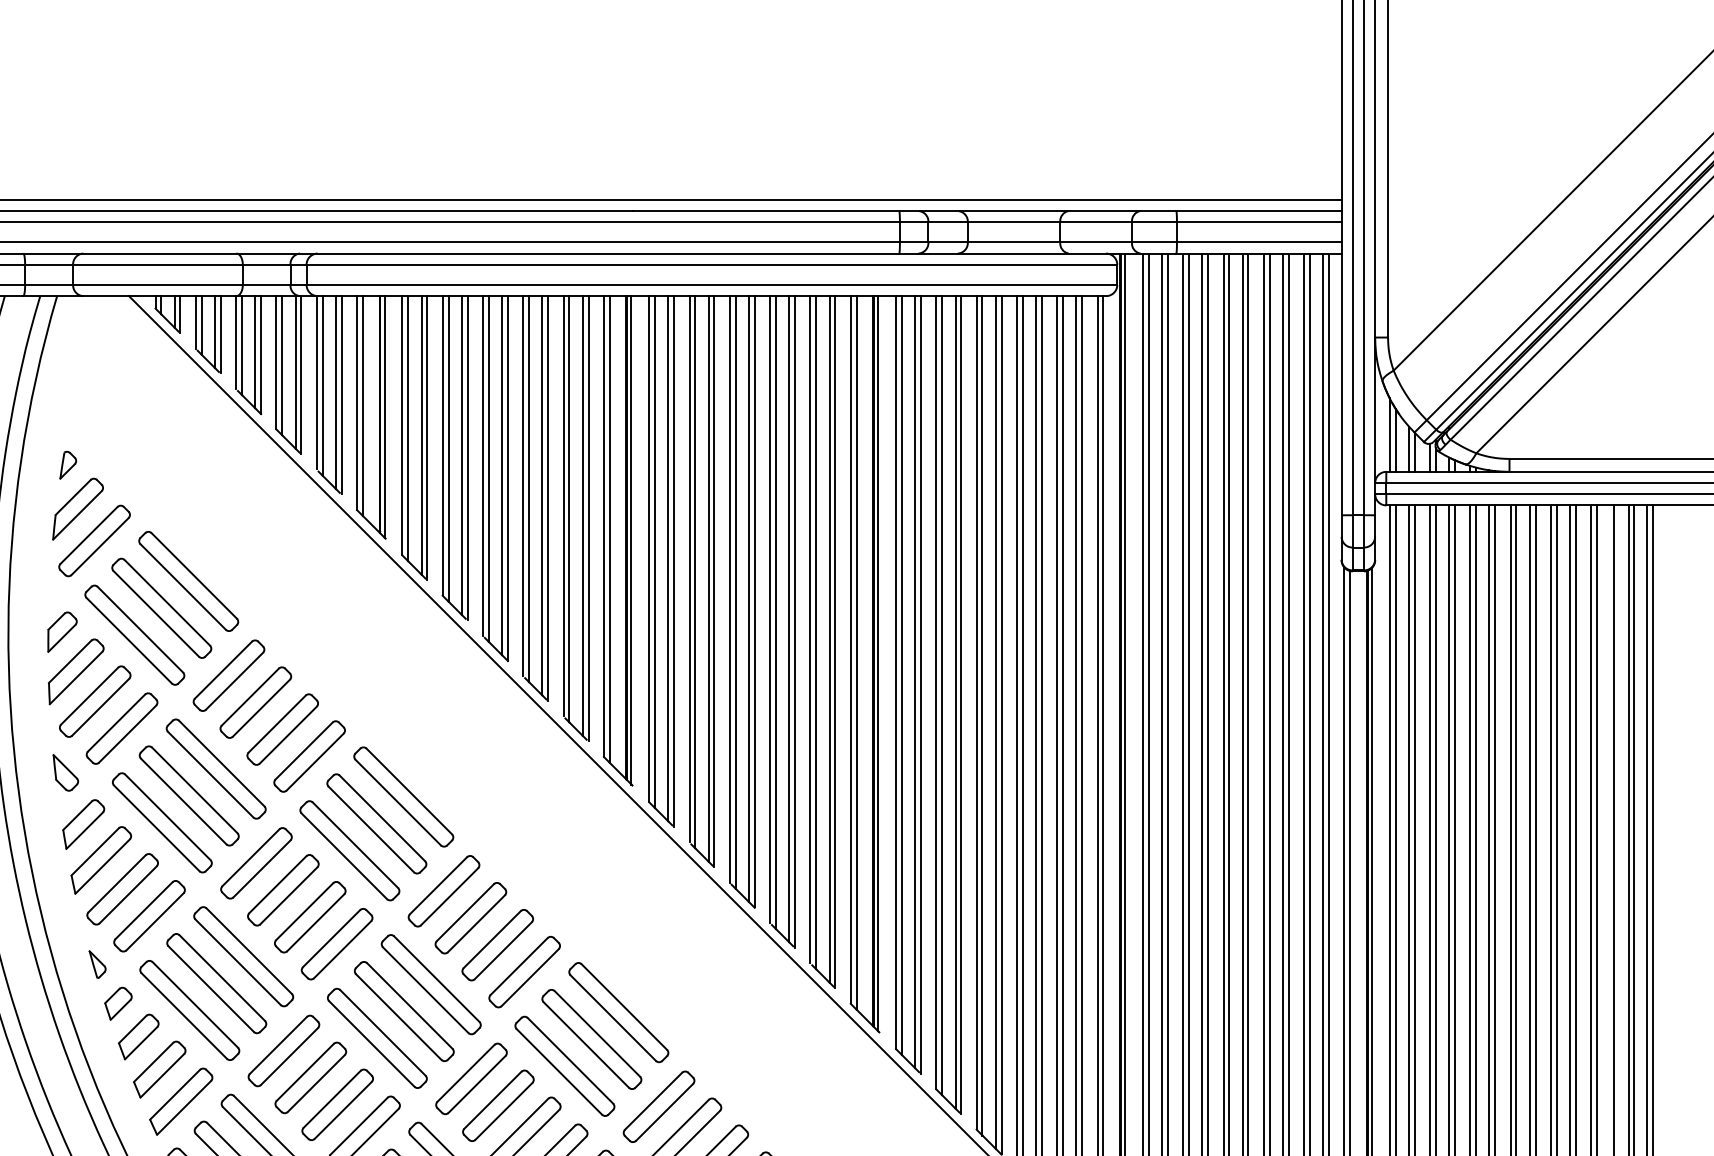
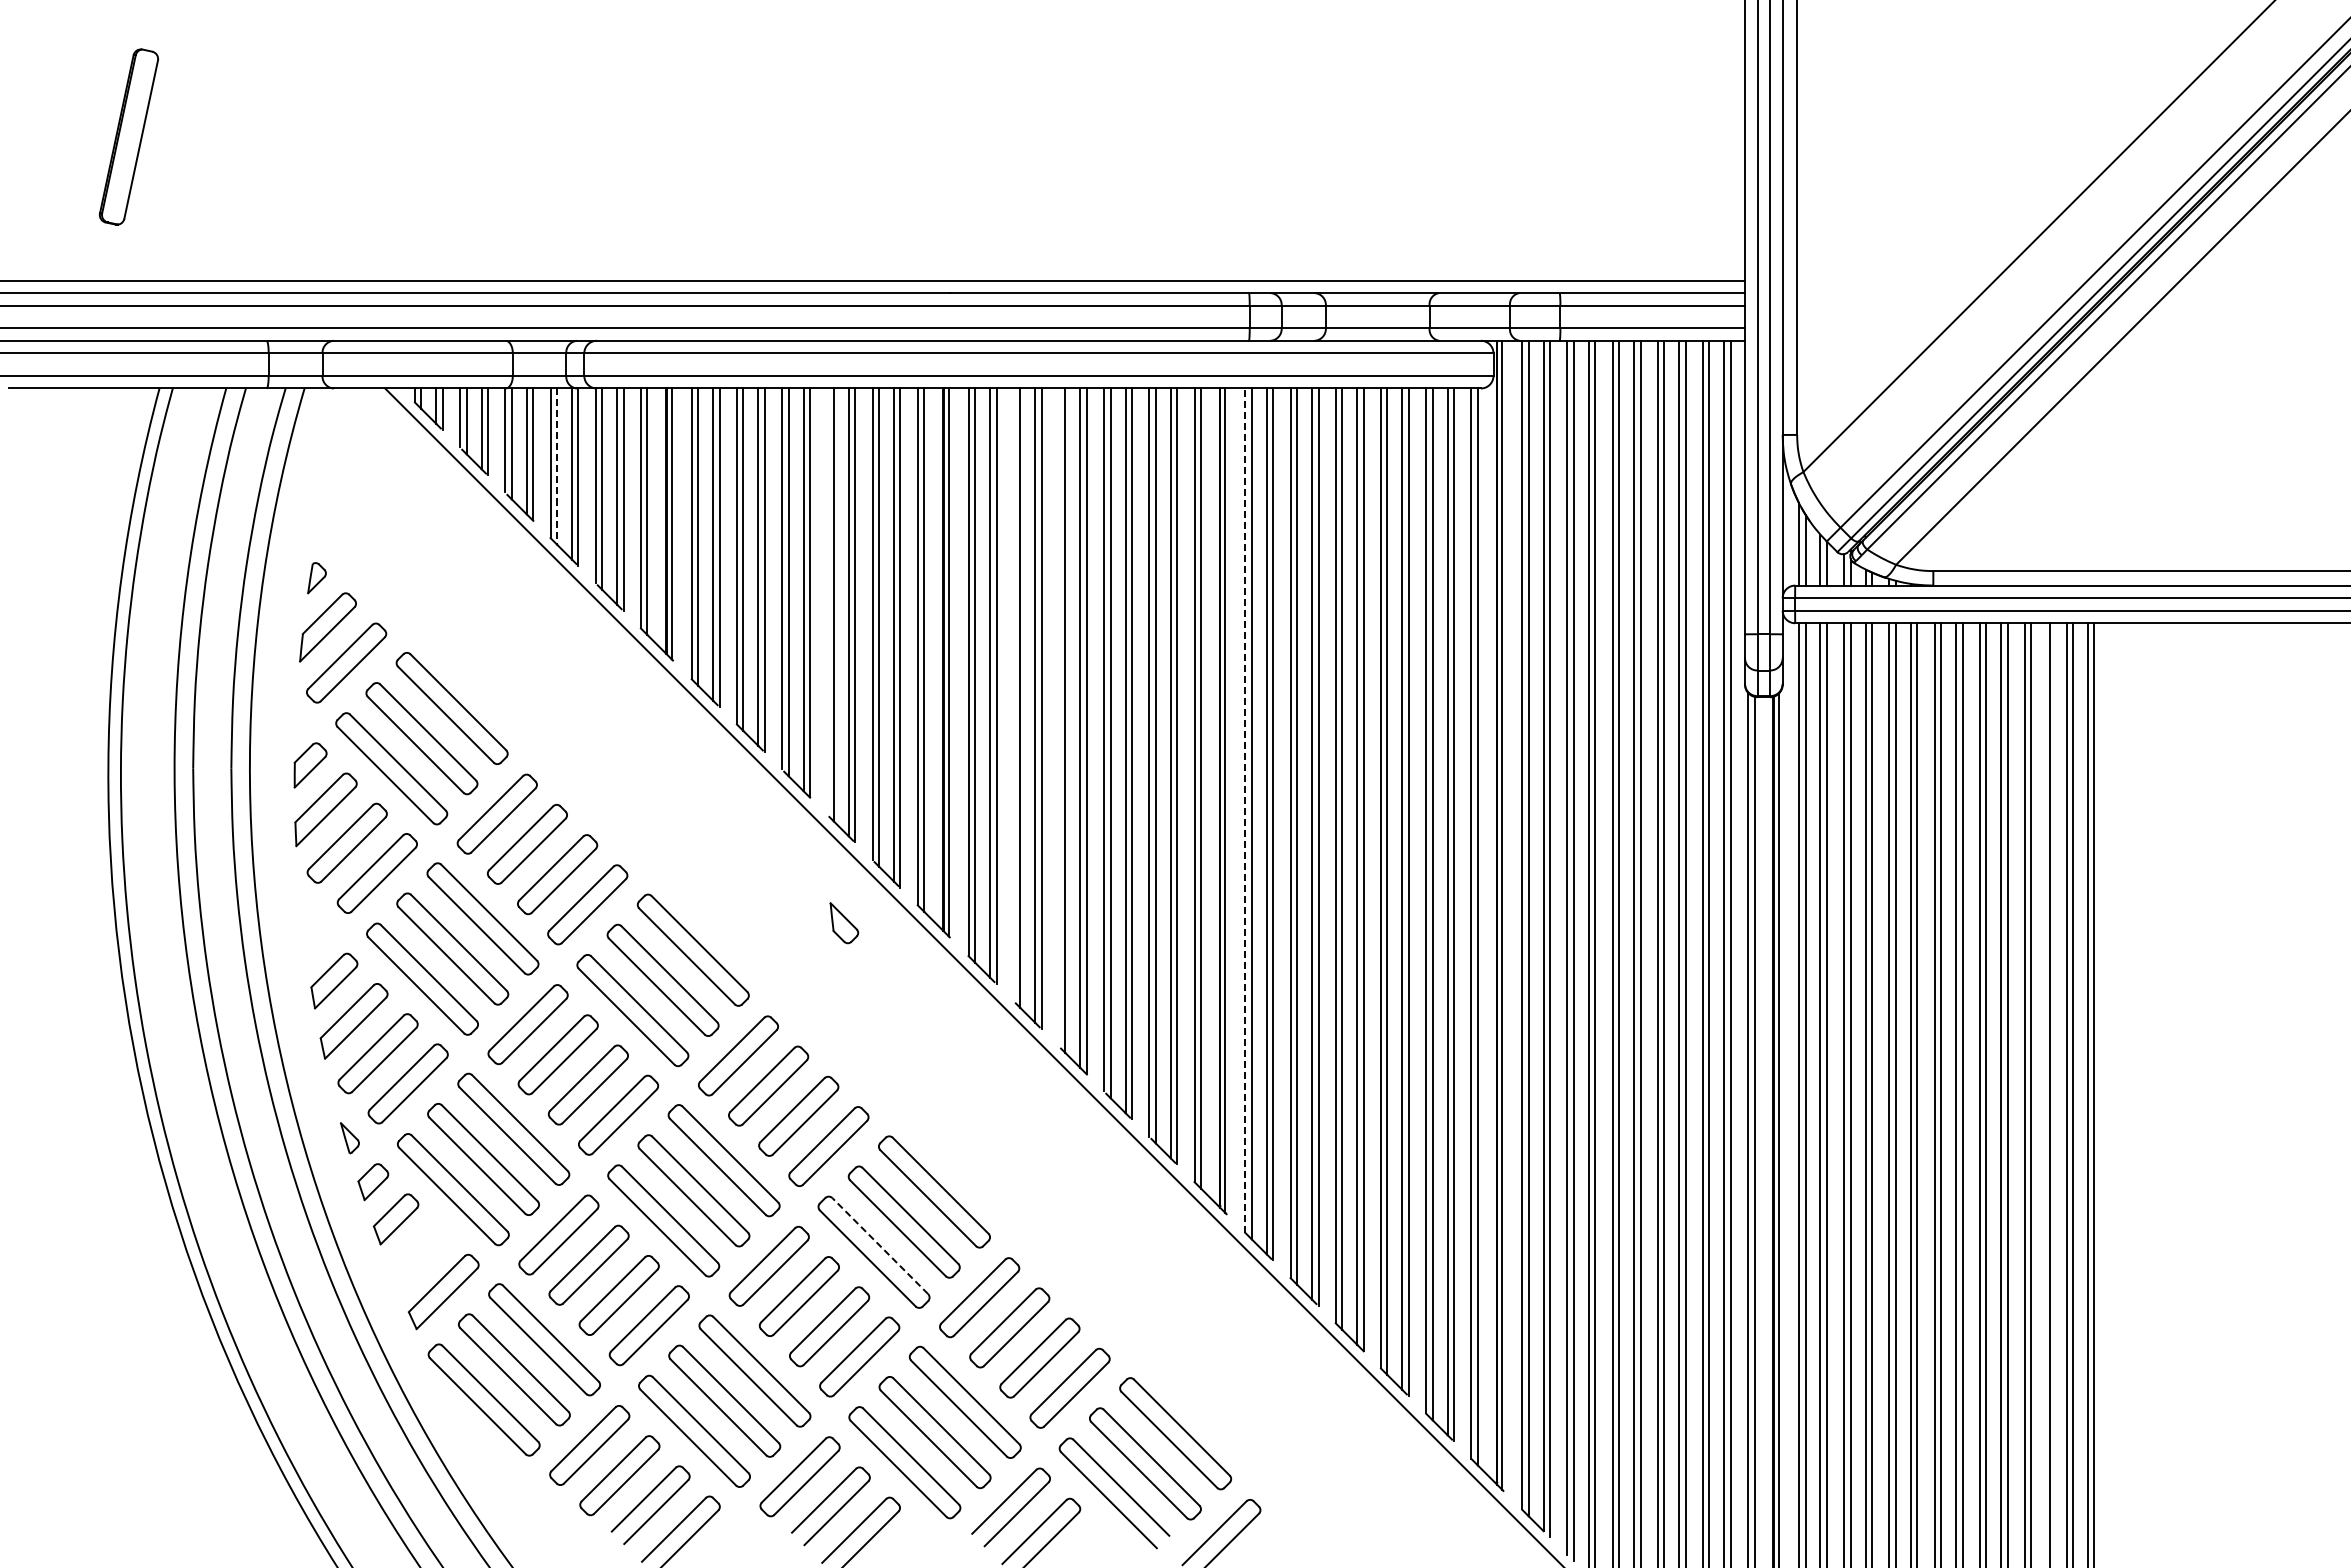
line: (282, 366) -> (557, 467), solid -> dashed
line: (523, 486) -> (827, 601), removed
line: (689, 568) -> (1013, 694), removed
line: (729, 589) -> (1058, 717), removed
line: (896, 672) -> (1245, 810), solid -> dashed
part: (65, 773) -> (843, 923), moved
line: (570, 1061) -> (880, 1246), solid -> dashed
part: (159, 1069) -> (419, 1255), removed

